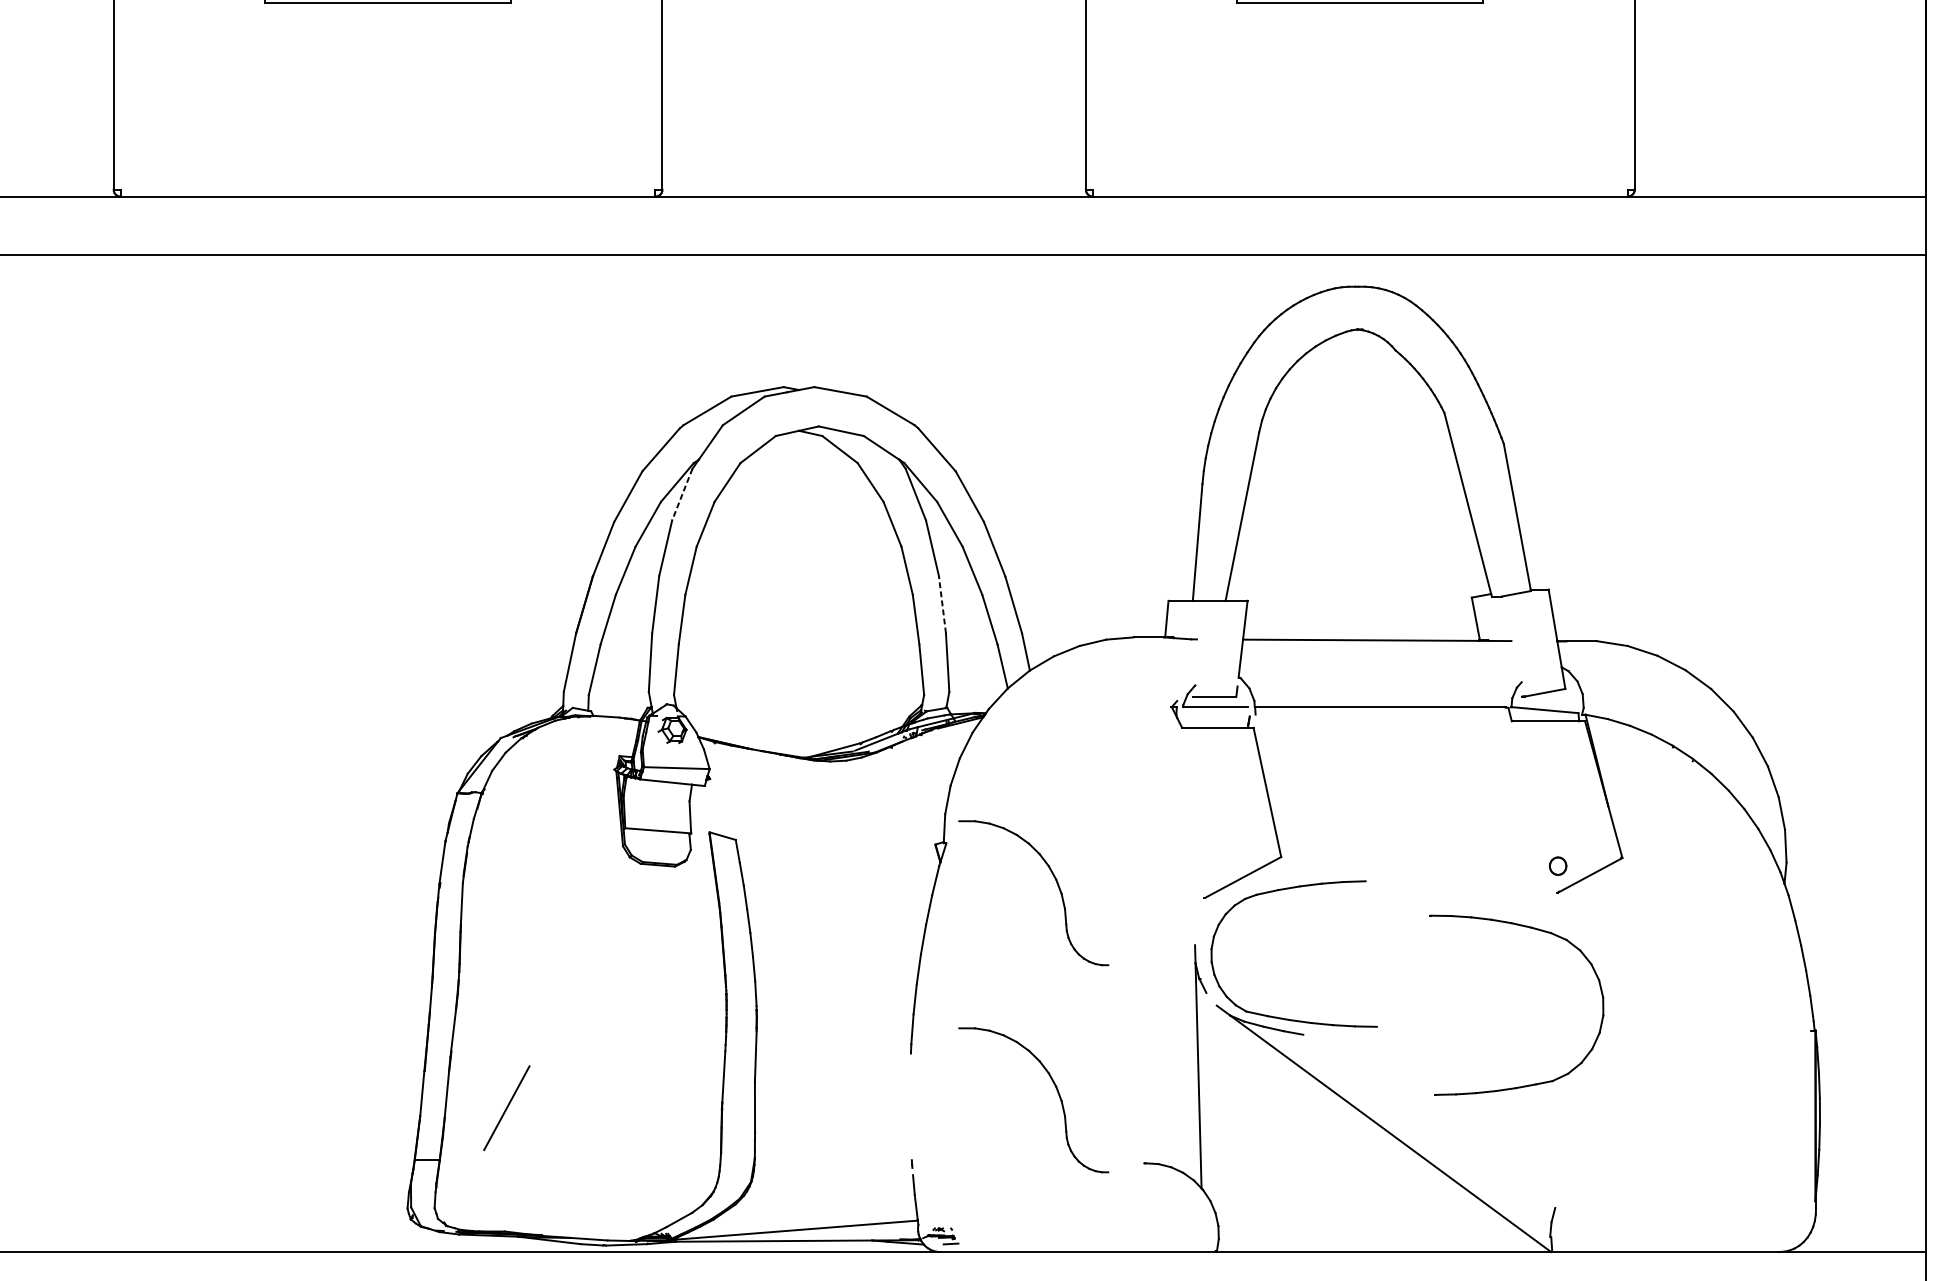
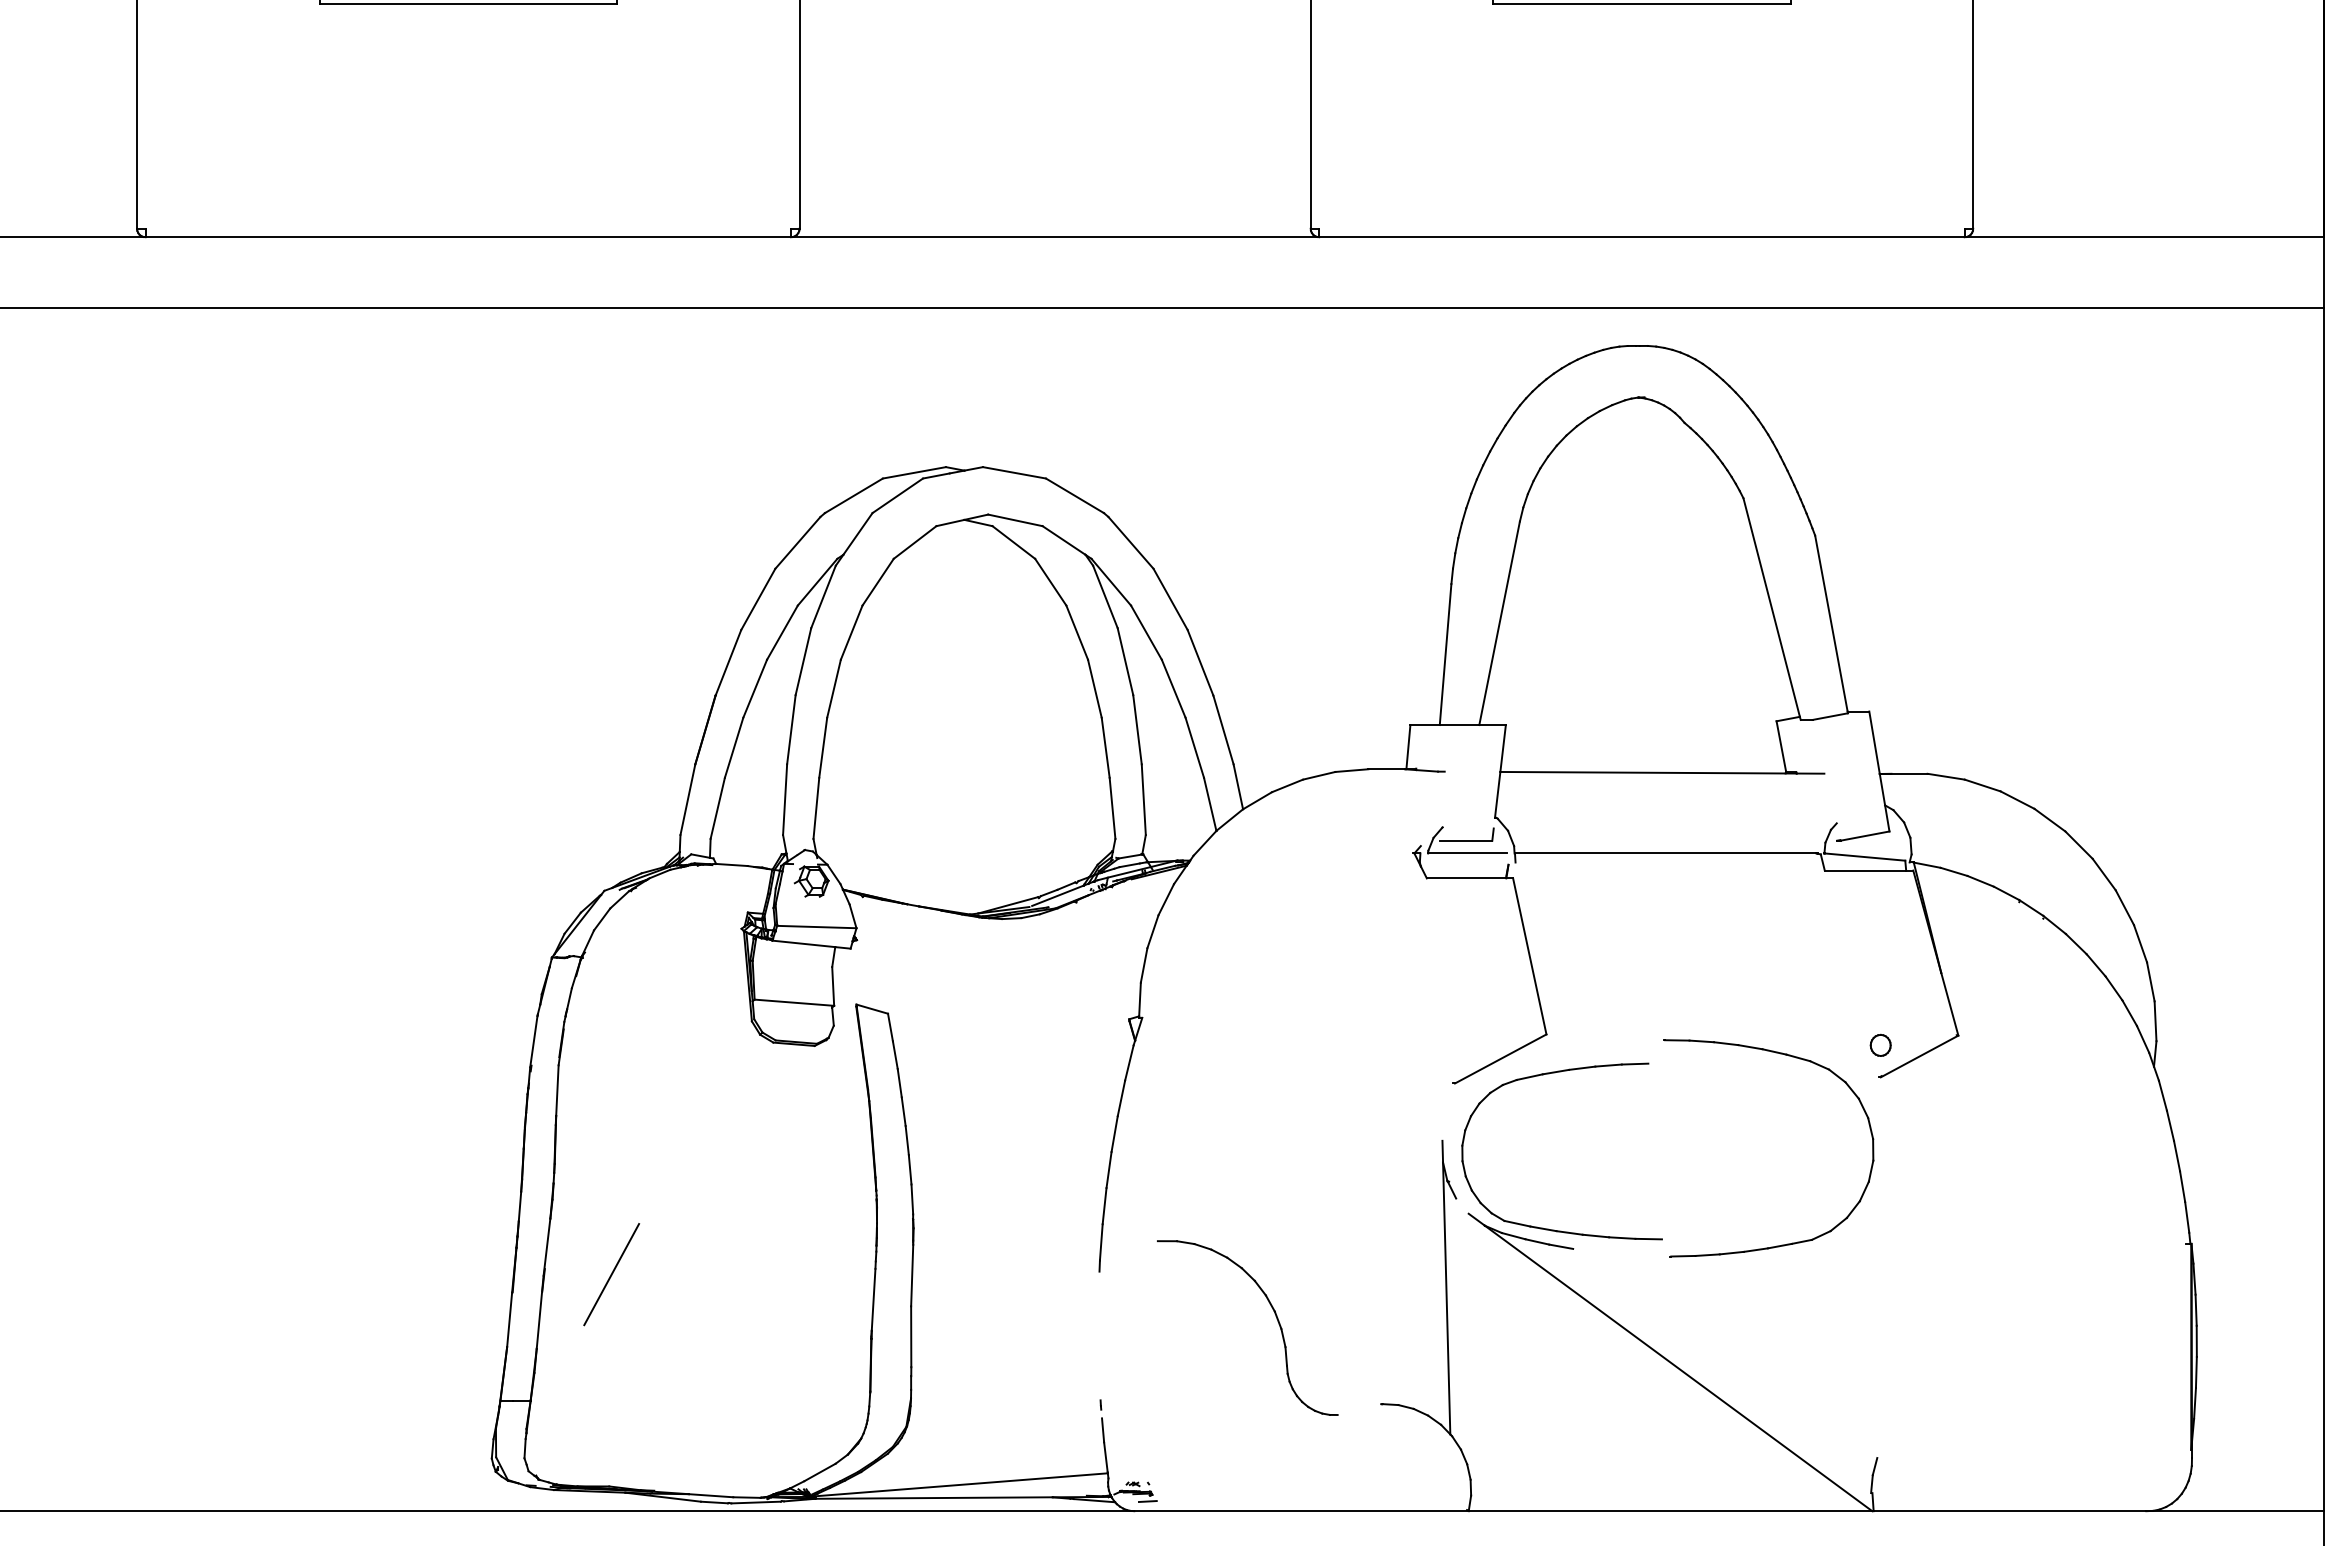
line: (682, 494) -> (823, 596), dashed -> solid
line: (942, 604) -> (1137, 729), dashed -> solid
part: (1056, 883) -> (1275, 1066), removed
part: (1538, 930) -> (1795, 1058), moved
line: (506, 1108) -> (611, 1274), moved

